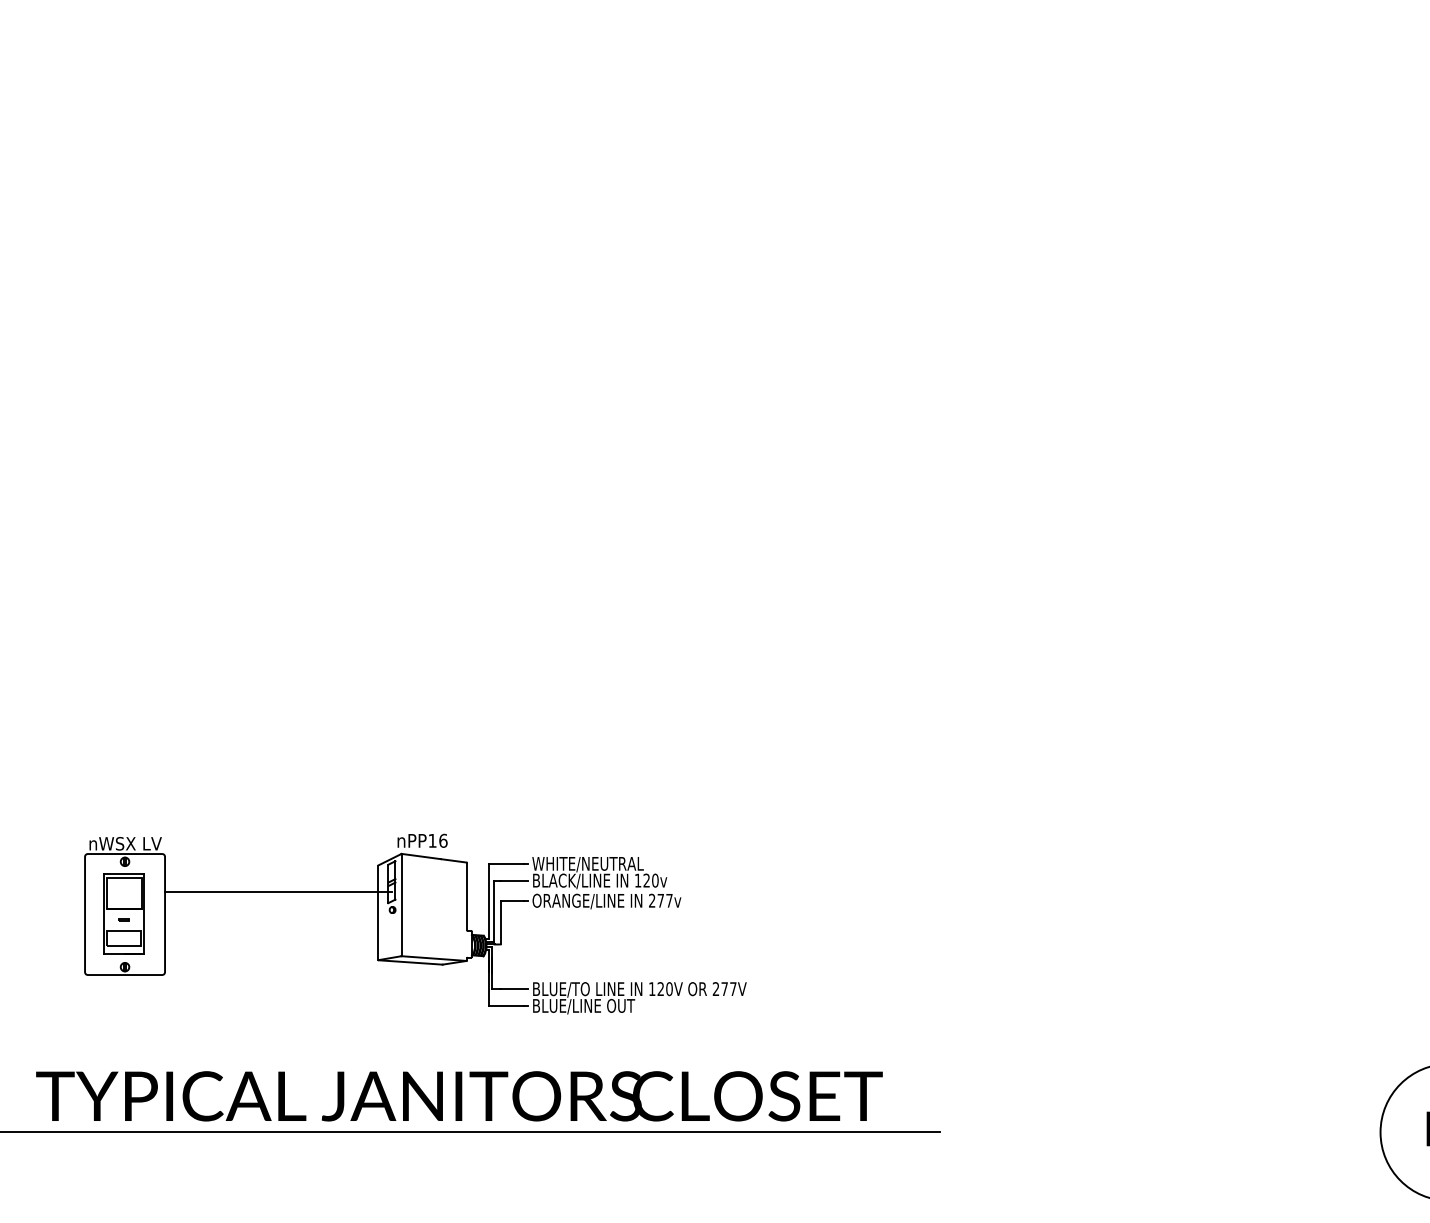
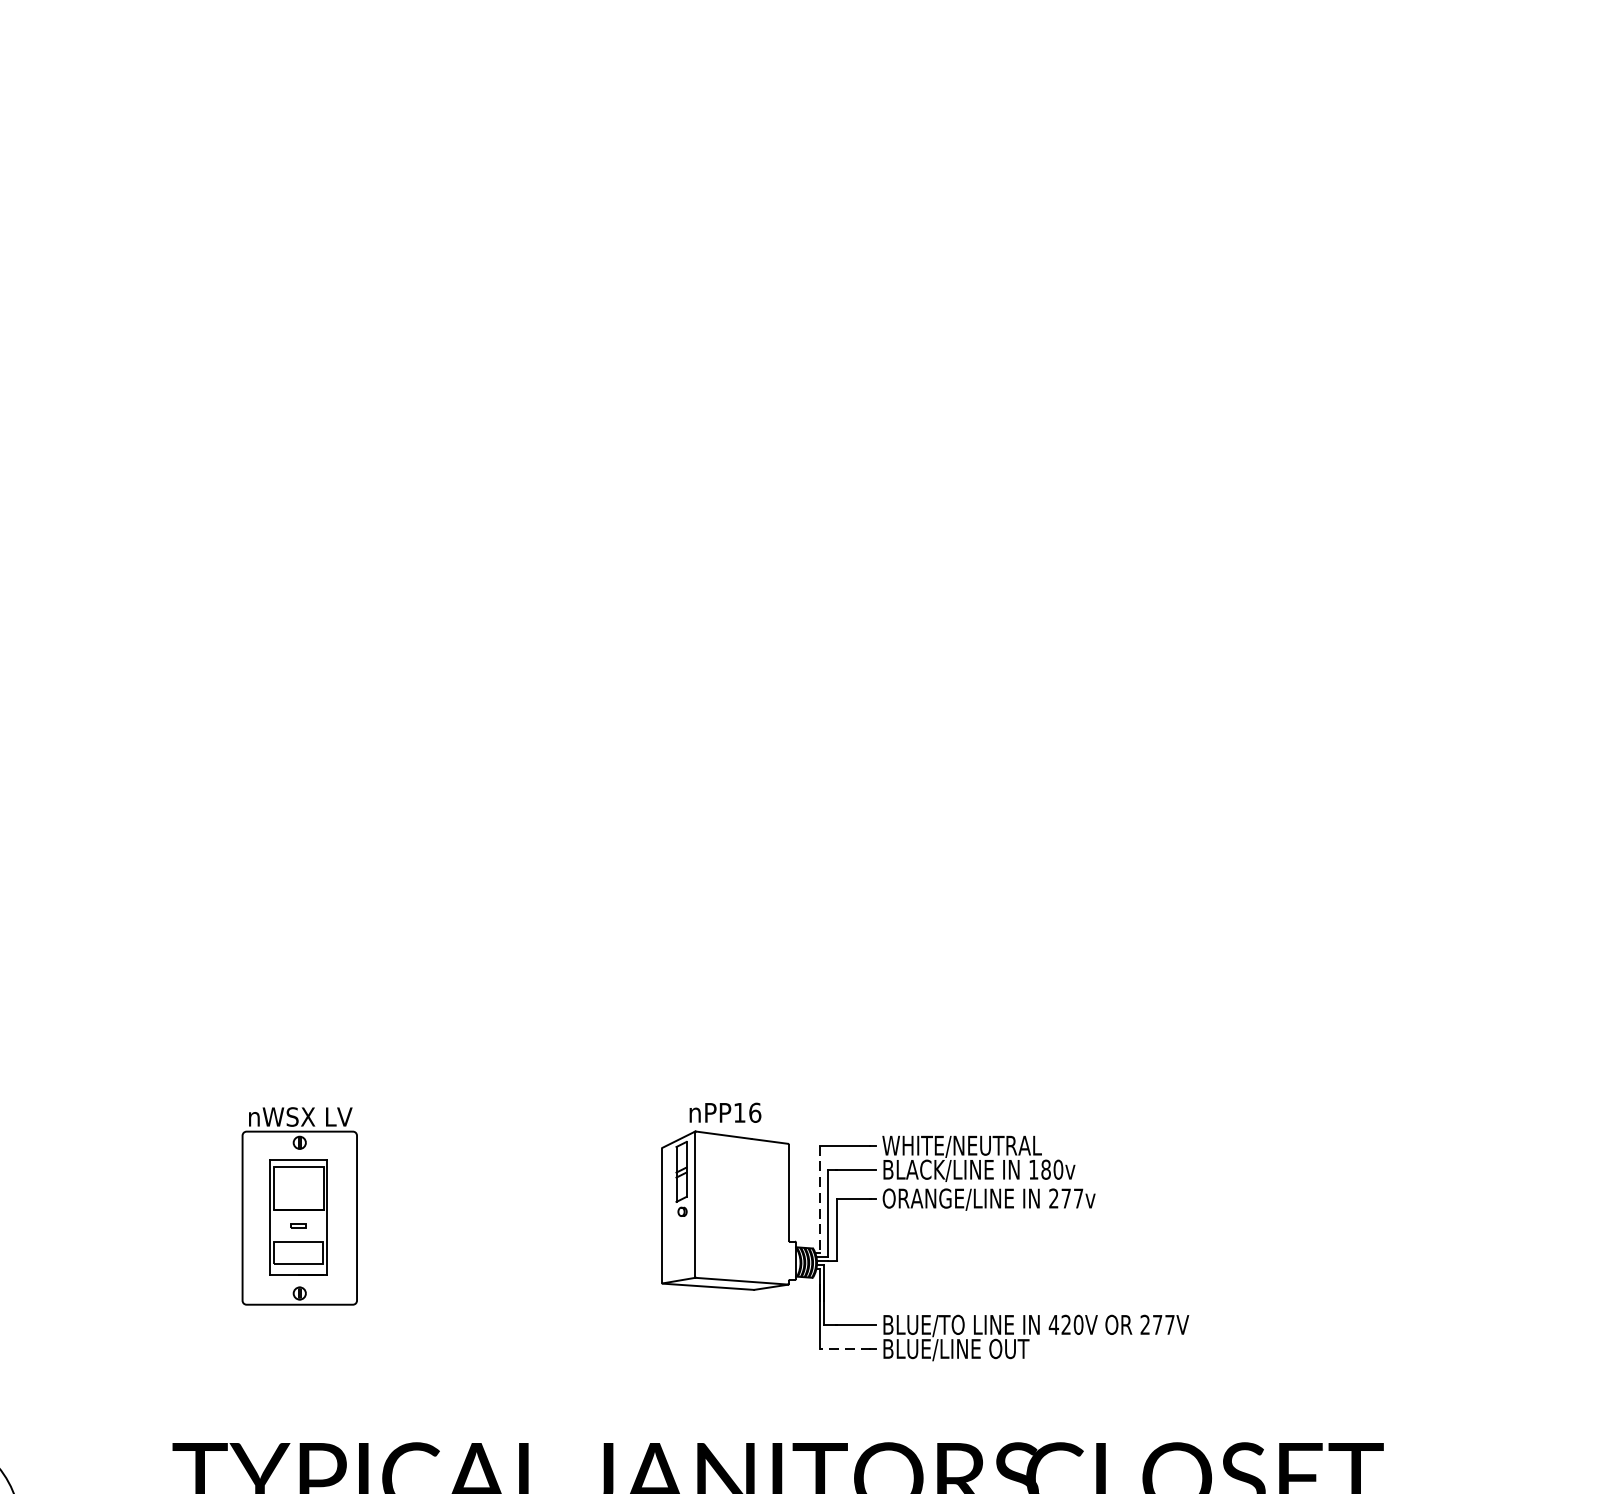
text: (646, 880) -> (1045, 1169), 120v -> 180v
line: (278, 892) -> (519, 1186), removed
line: (488, 901) -> (819, 1199), solid -> dashed
text: (651, 988) -> (1052, 1324), 120V -> 420V
line: (506, 1006) -> (845, 1349), solid -> dashed

